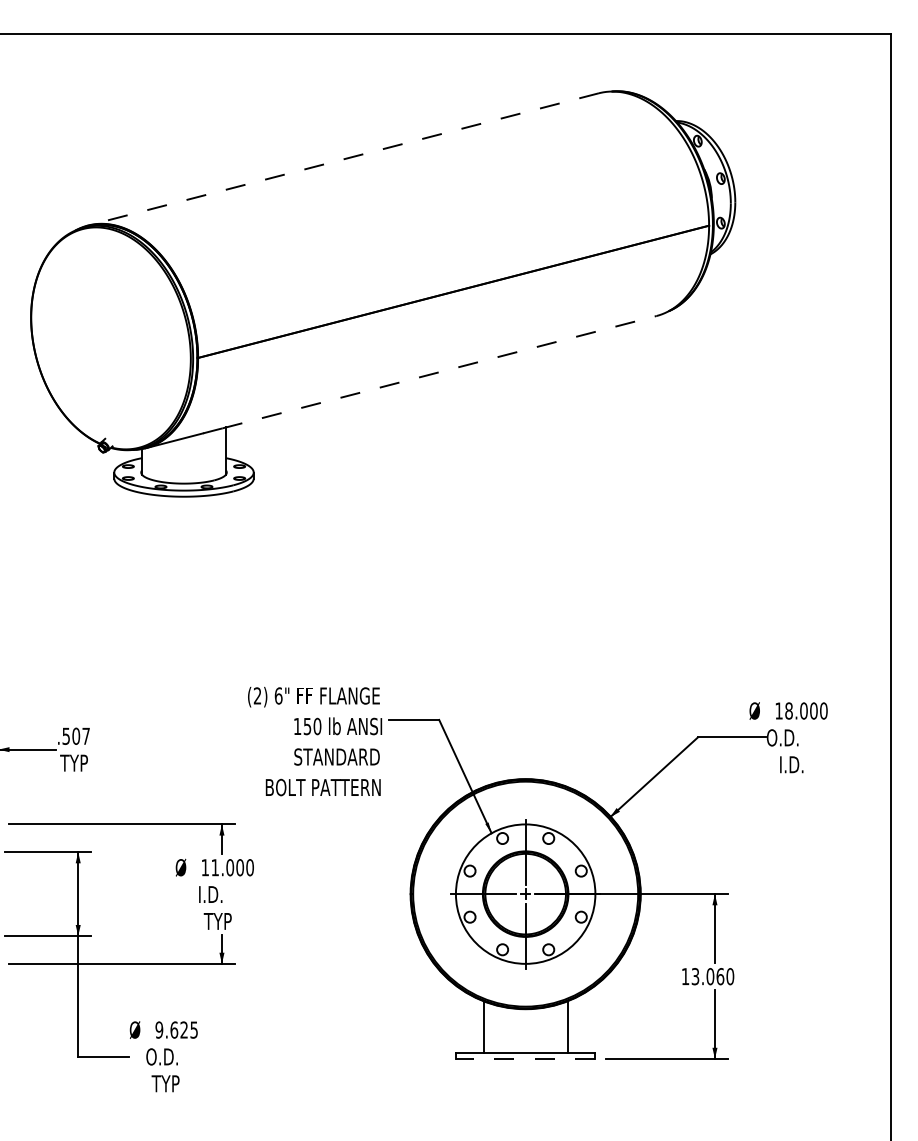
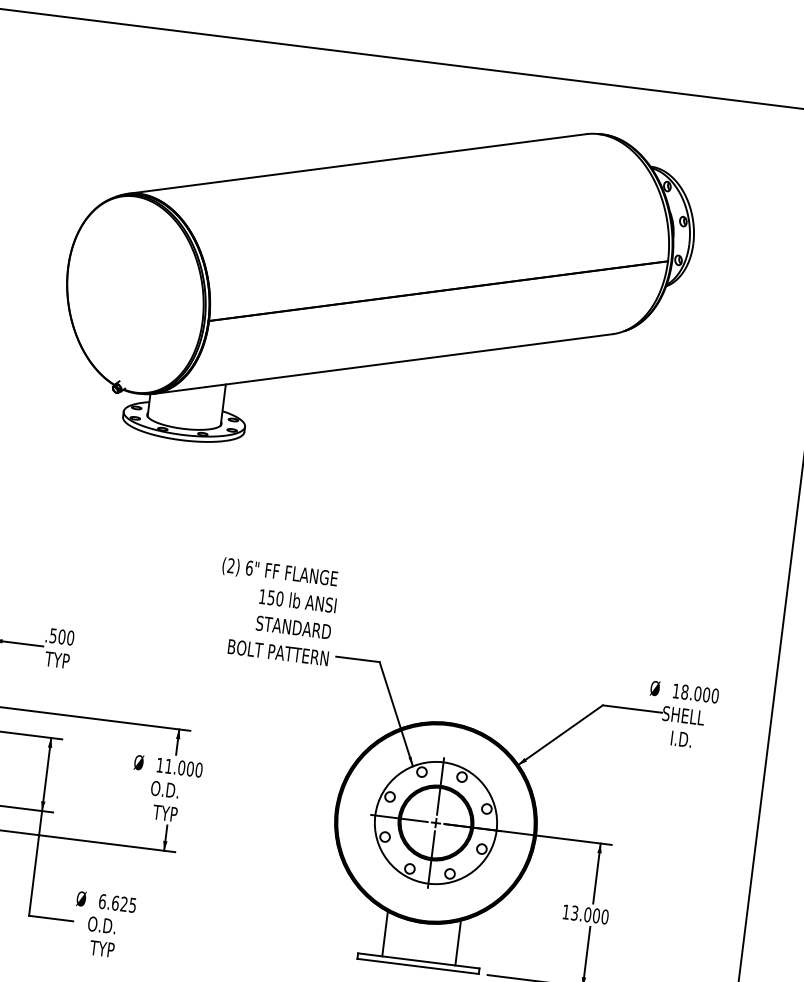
line: (343, 159) -> (357, 164), dashed -> solid
line: (440, 372) -> (418, 359), dashed -> solid
text: (86, 735) -> (71, 637), .507 -> .500
text: (790, 737) -> (683, 715), O.D. -> SHELL
text: (315, 741) -> (276, 611), moved
text: (214, 894) -> (165, 789), I.D. -> O.D.
text: (720, 976) -> (596, 915), 13.060 -> 13.000
text: (159, 1029) -> (102, 901), 9.625 -> 6.625
line: (525, 1058) -> (418, 966), dashed -> solid

